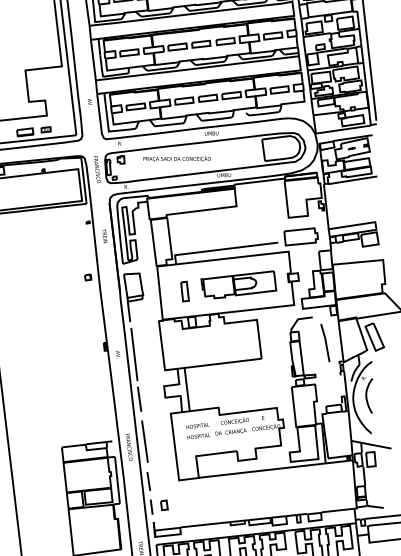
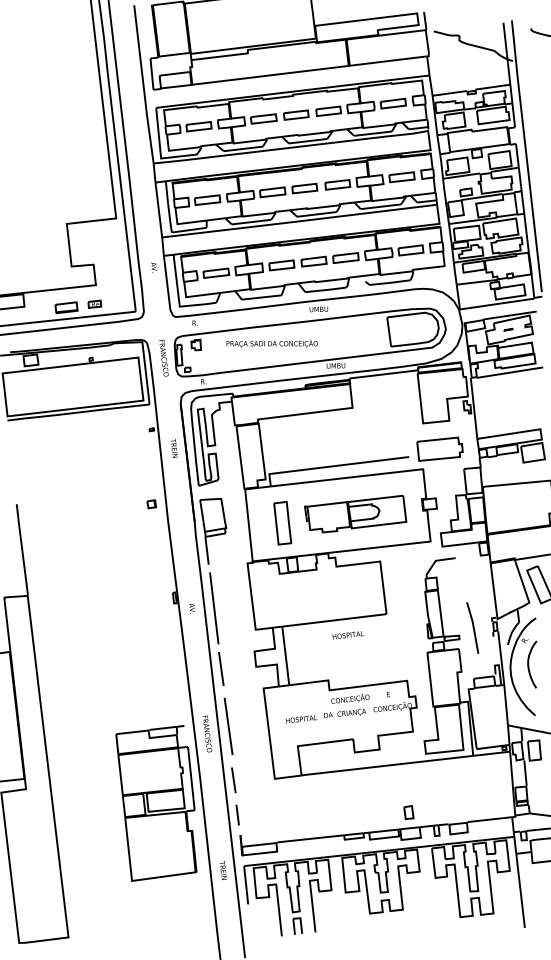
part: (184, 291) -> (282, 523), size x1.6
line: (325, 342) -> (472, 627), moved
text: (198, 426) -> (348, 635), moved
part: (164, 505) -> (408, 812), moved

